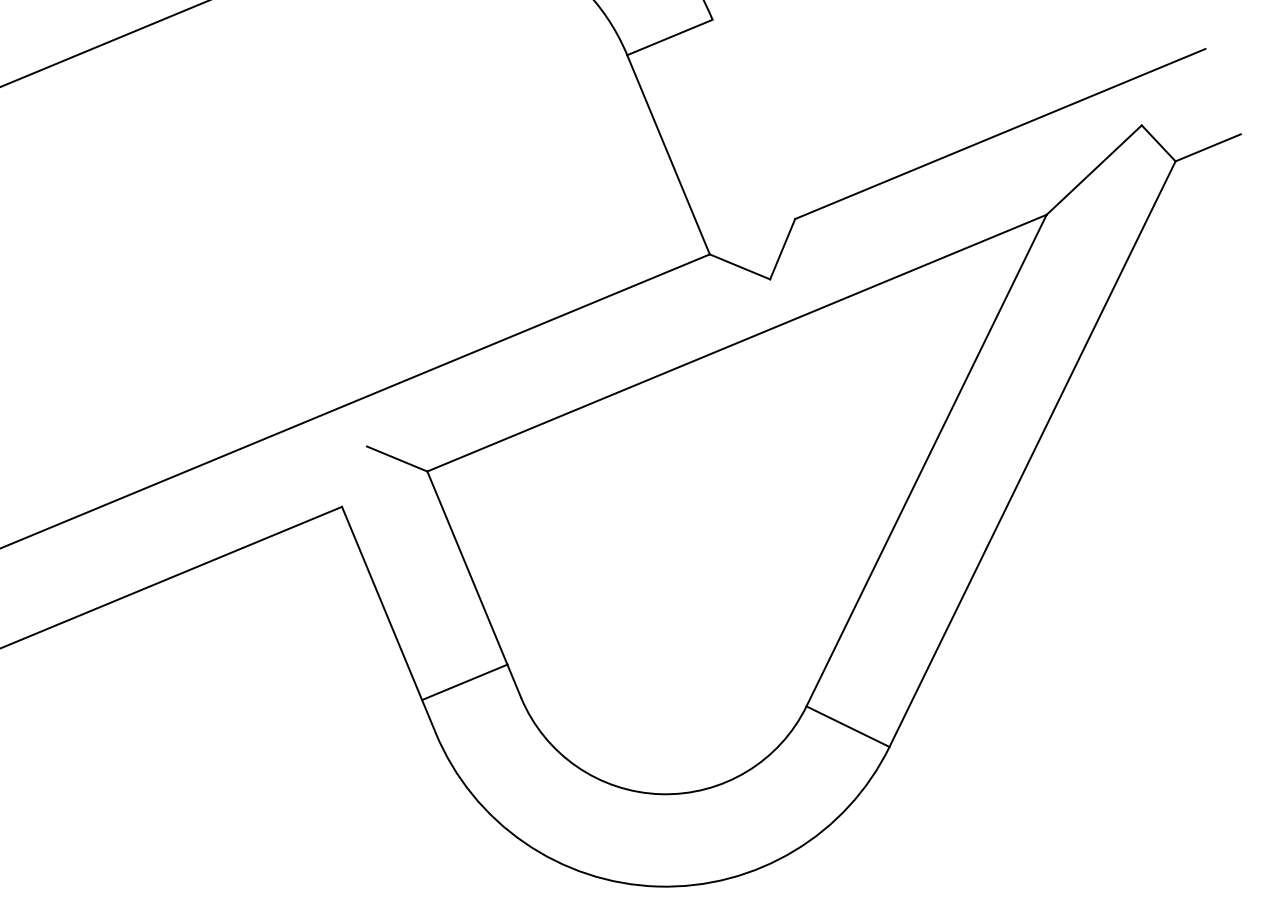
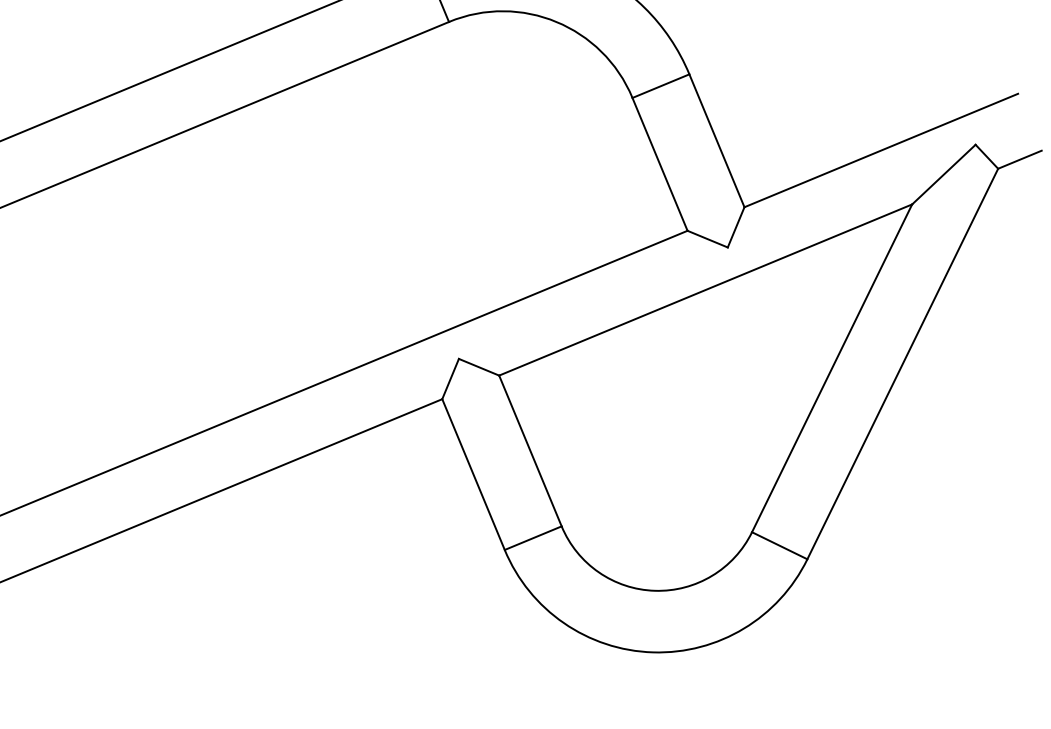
line: (753, 118) -> (716, 140), added
line: (354, 475) -> (450, 378), added
line: (463, 681) -> (532, 537), moved

